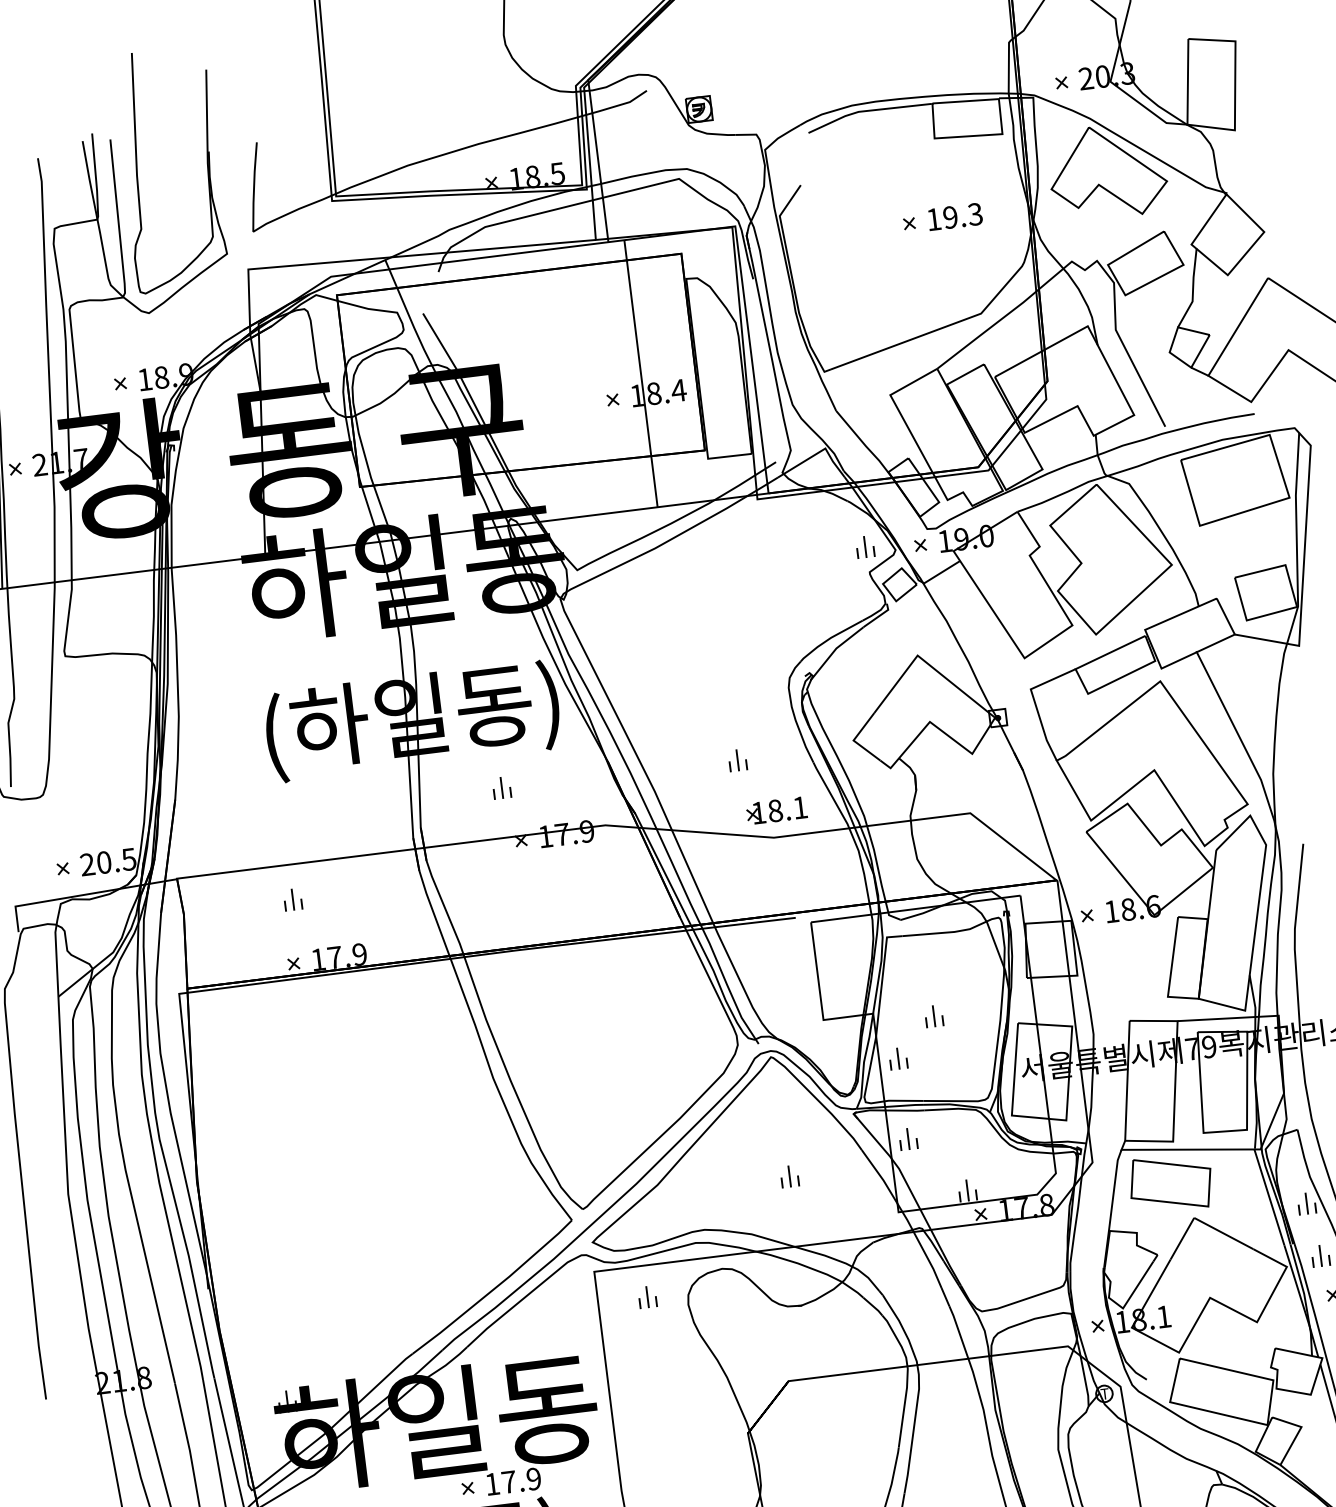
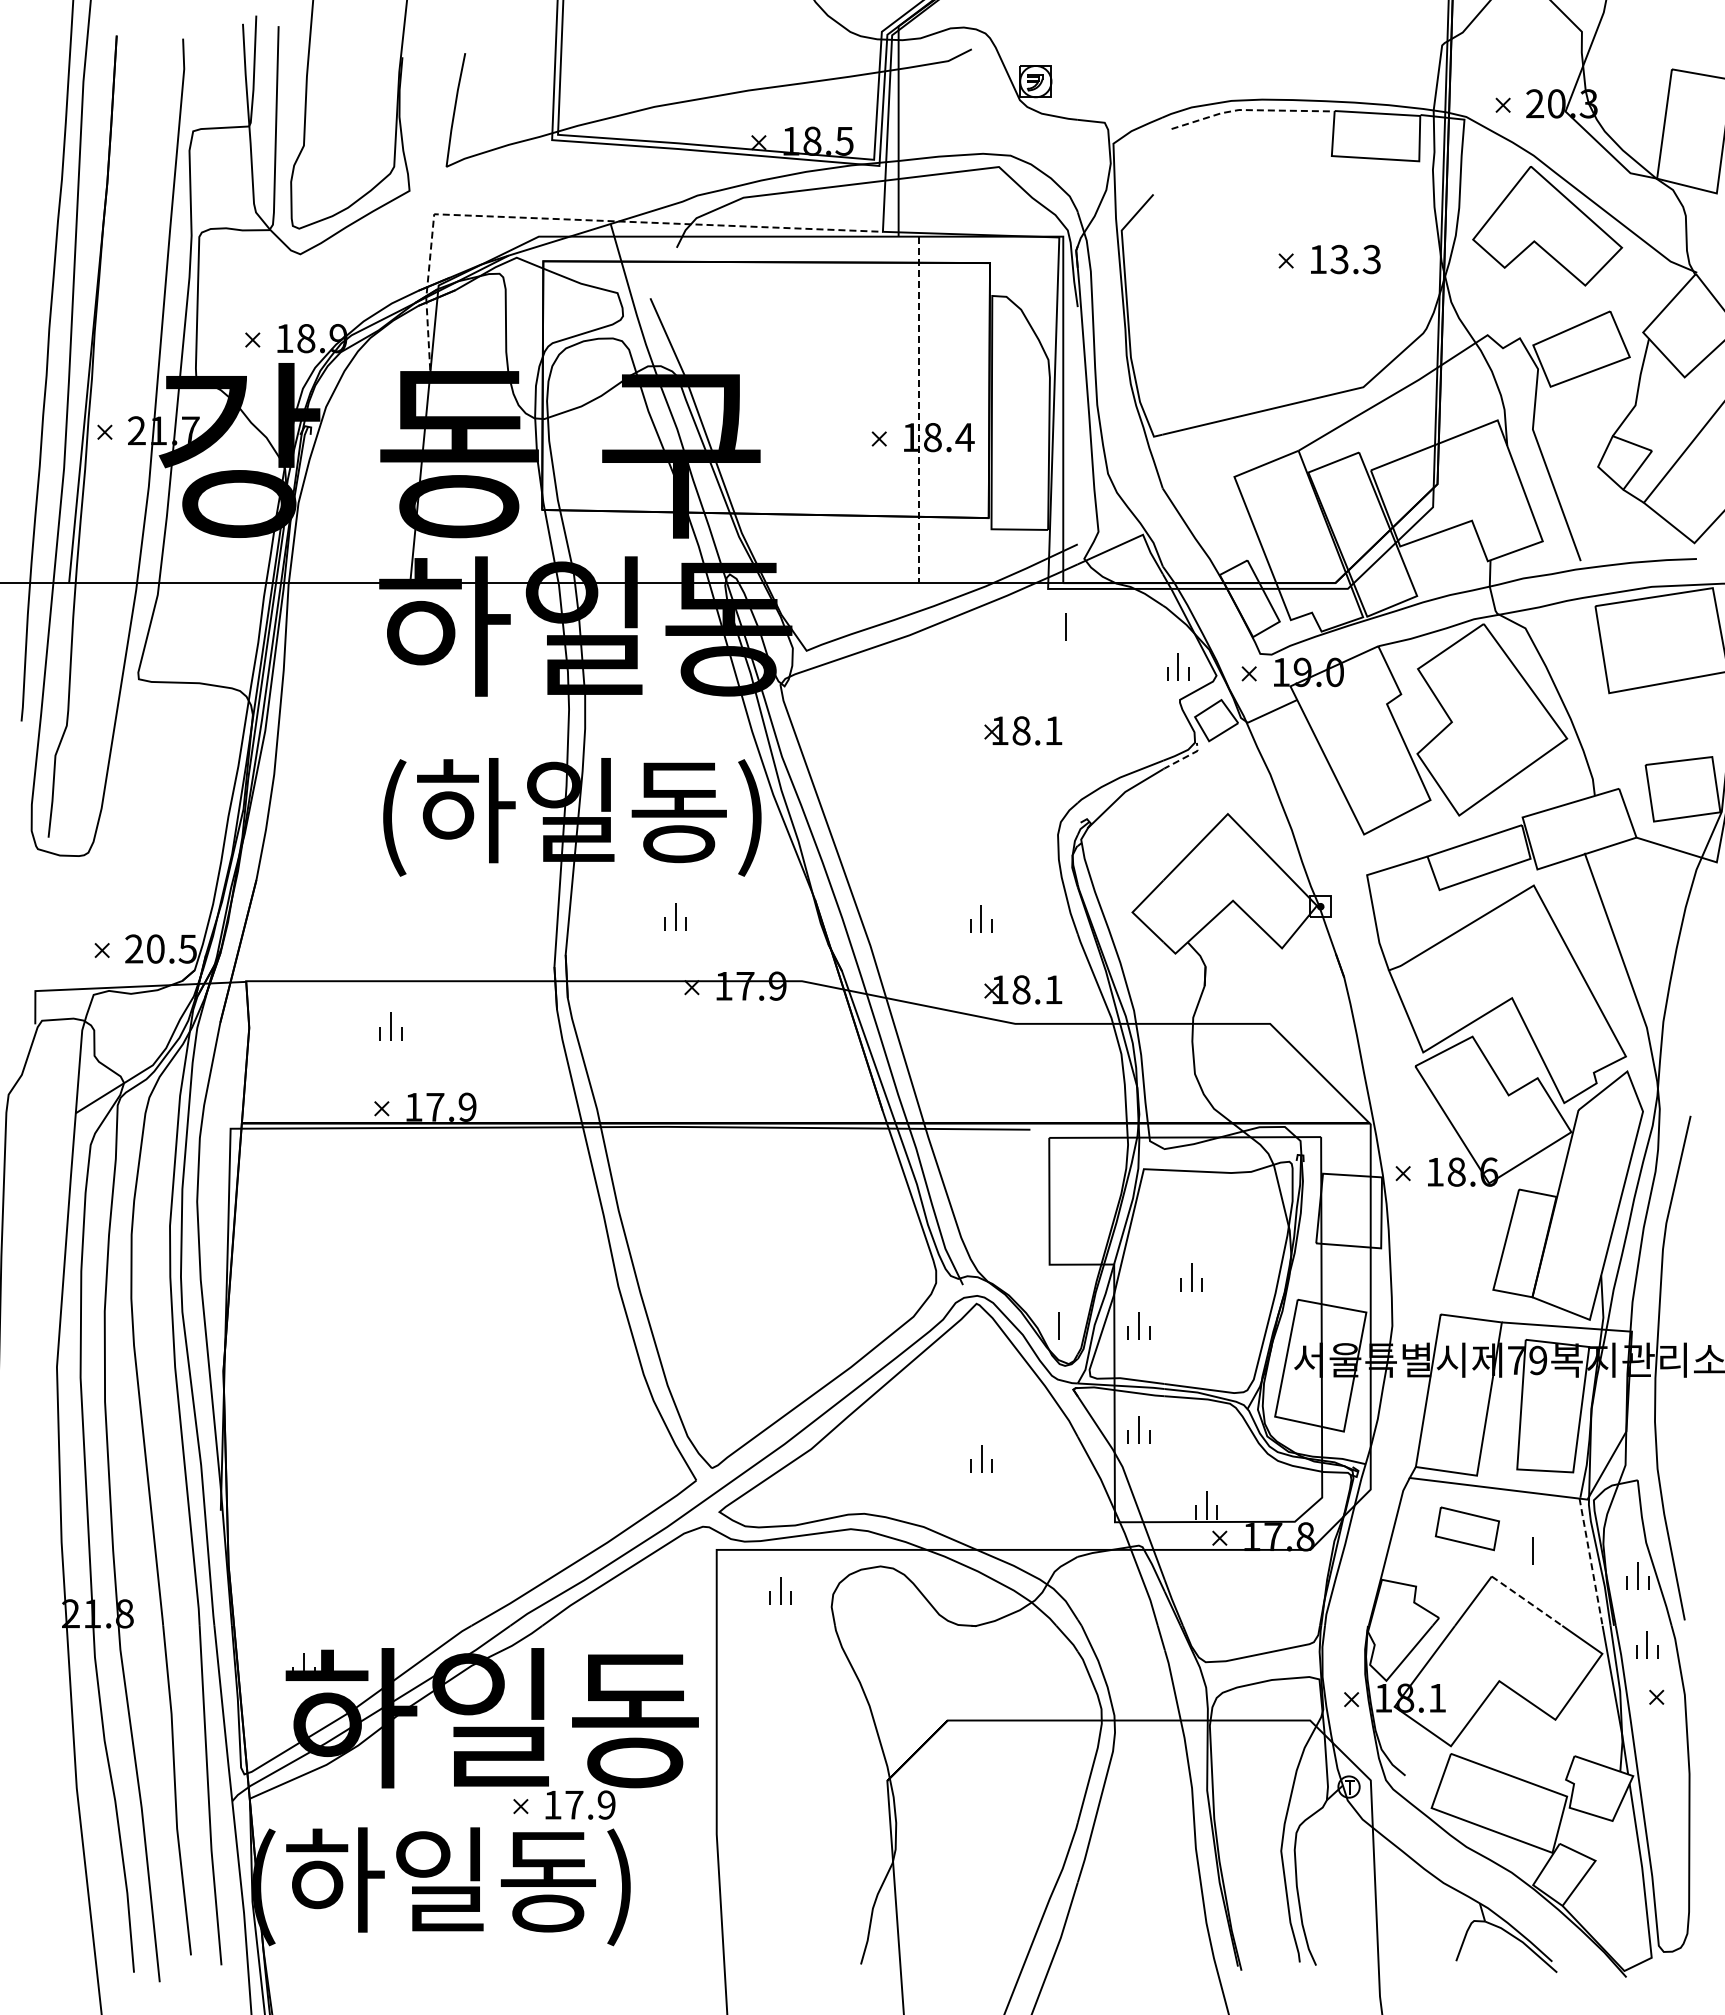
line: (866, 111) -> (1249, 110), solid -> dashed
text: (950, 217) -> (1339, 259), 19.3 -> 13.3
line: (356, 260) -> (573, 219), solid -> dashed
line: (641, 374) -> (919, 410), solid -> dashed
line: (774, 526) -> (1065, 626), added
part: (752, 610) -> (1023, 730), added
line: (878, 617) -> (1183, 758), solid -> dashed
line: (836, 1066) -> (1058, 1325), added
part: (1170, 1183) -> (1467, 1528), size x0.6
line: (1223, 1193) -> (1532, 1550), added
line: (1269, 1198) -> (1591, 1563), solid -> dashed
line: (1224, 1233) -> (1527, 1601), solid -> dashed

